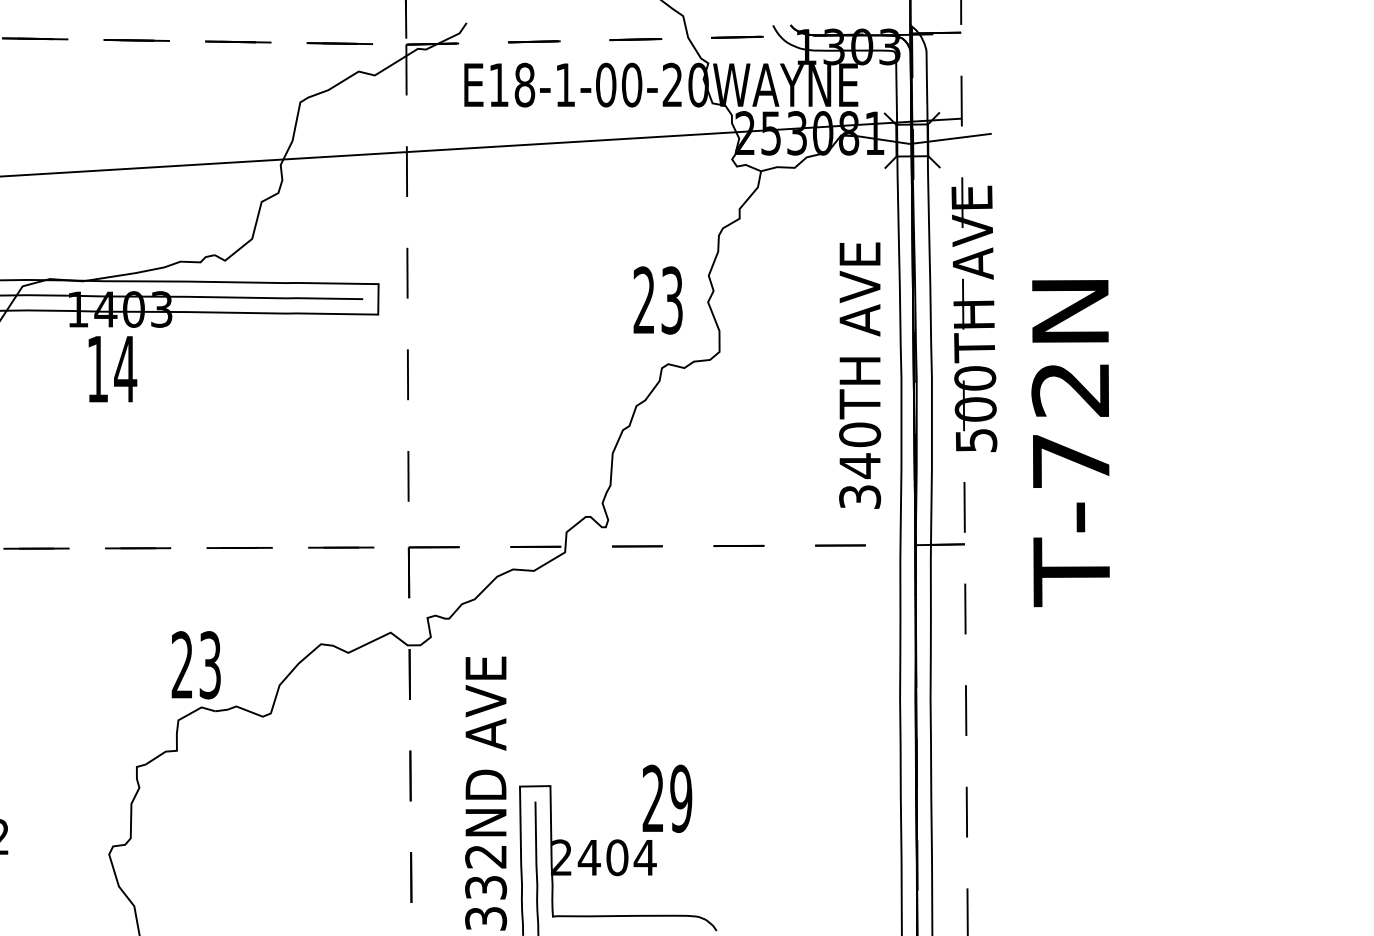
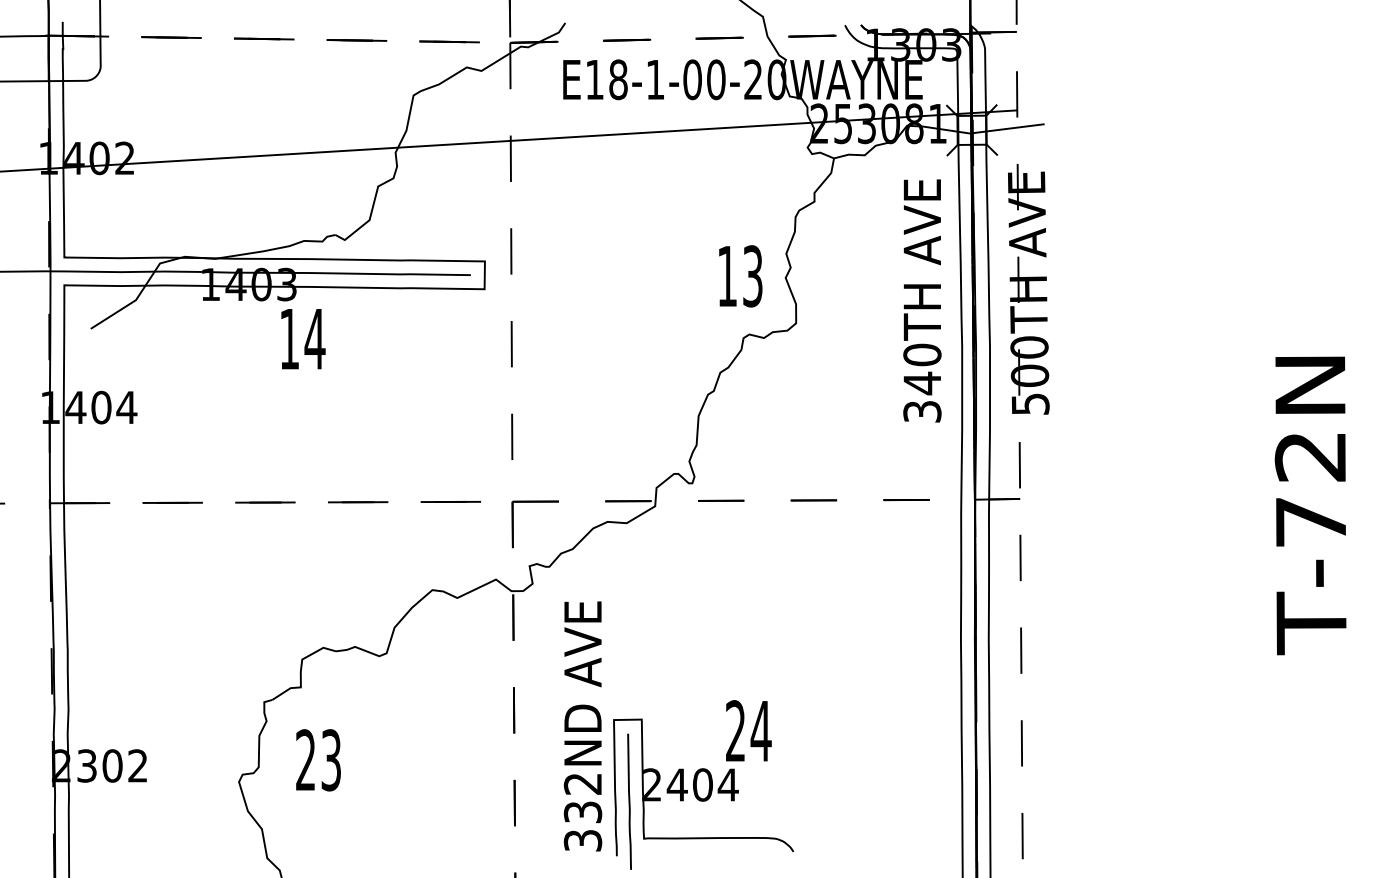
text: (643, 299) -> (726, 275), 23 -> 13
text: (112, 369) -> (303, 339), moved
text: (860, 375) -> (922, 300), moved
text: (1070, 443) -> (1310, 505), moved
text: (196, 665) -> (318, 760), moved
text: (680, 799) -> (760, 731), 29 -> 24

